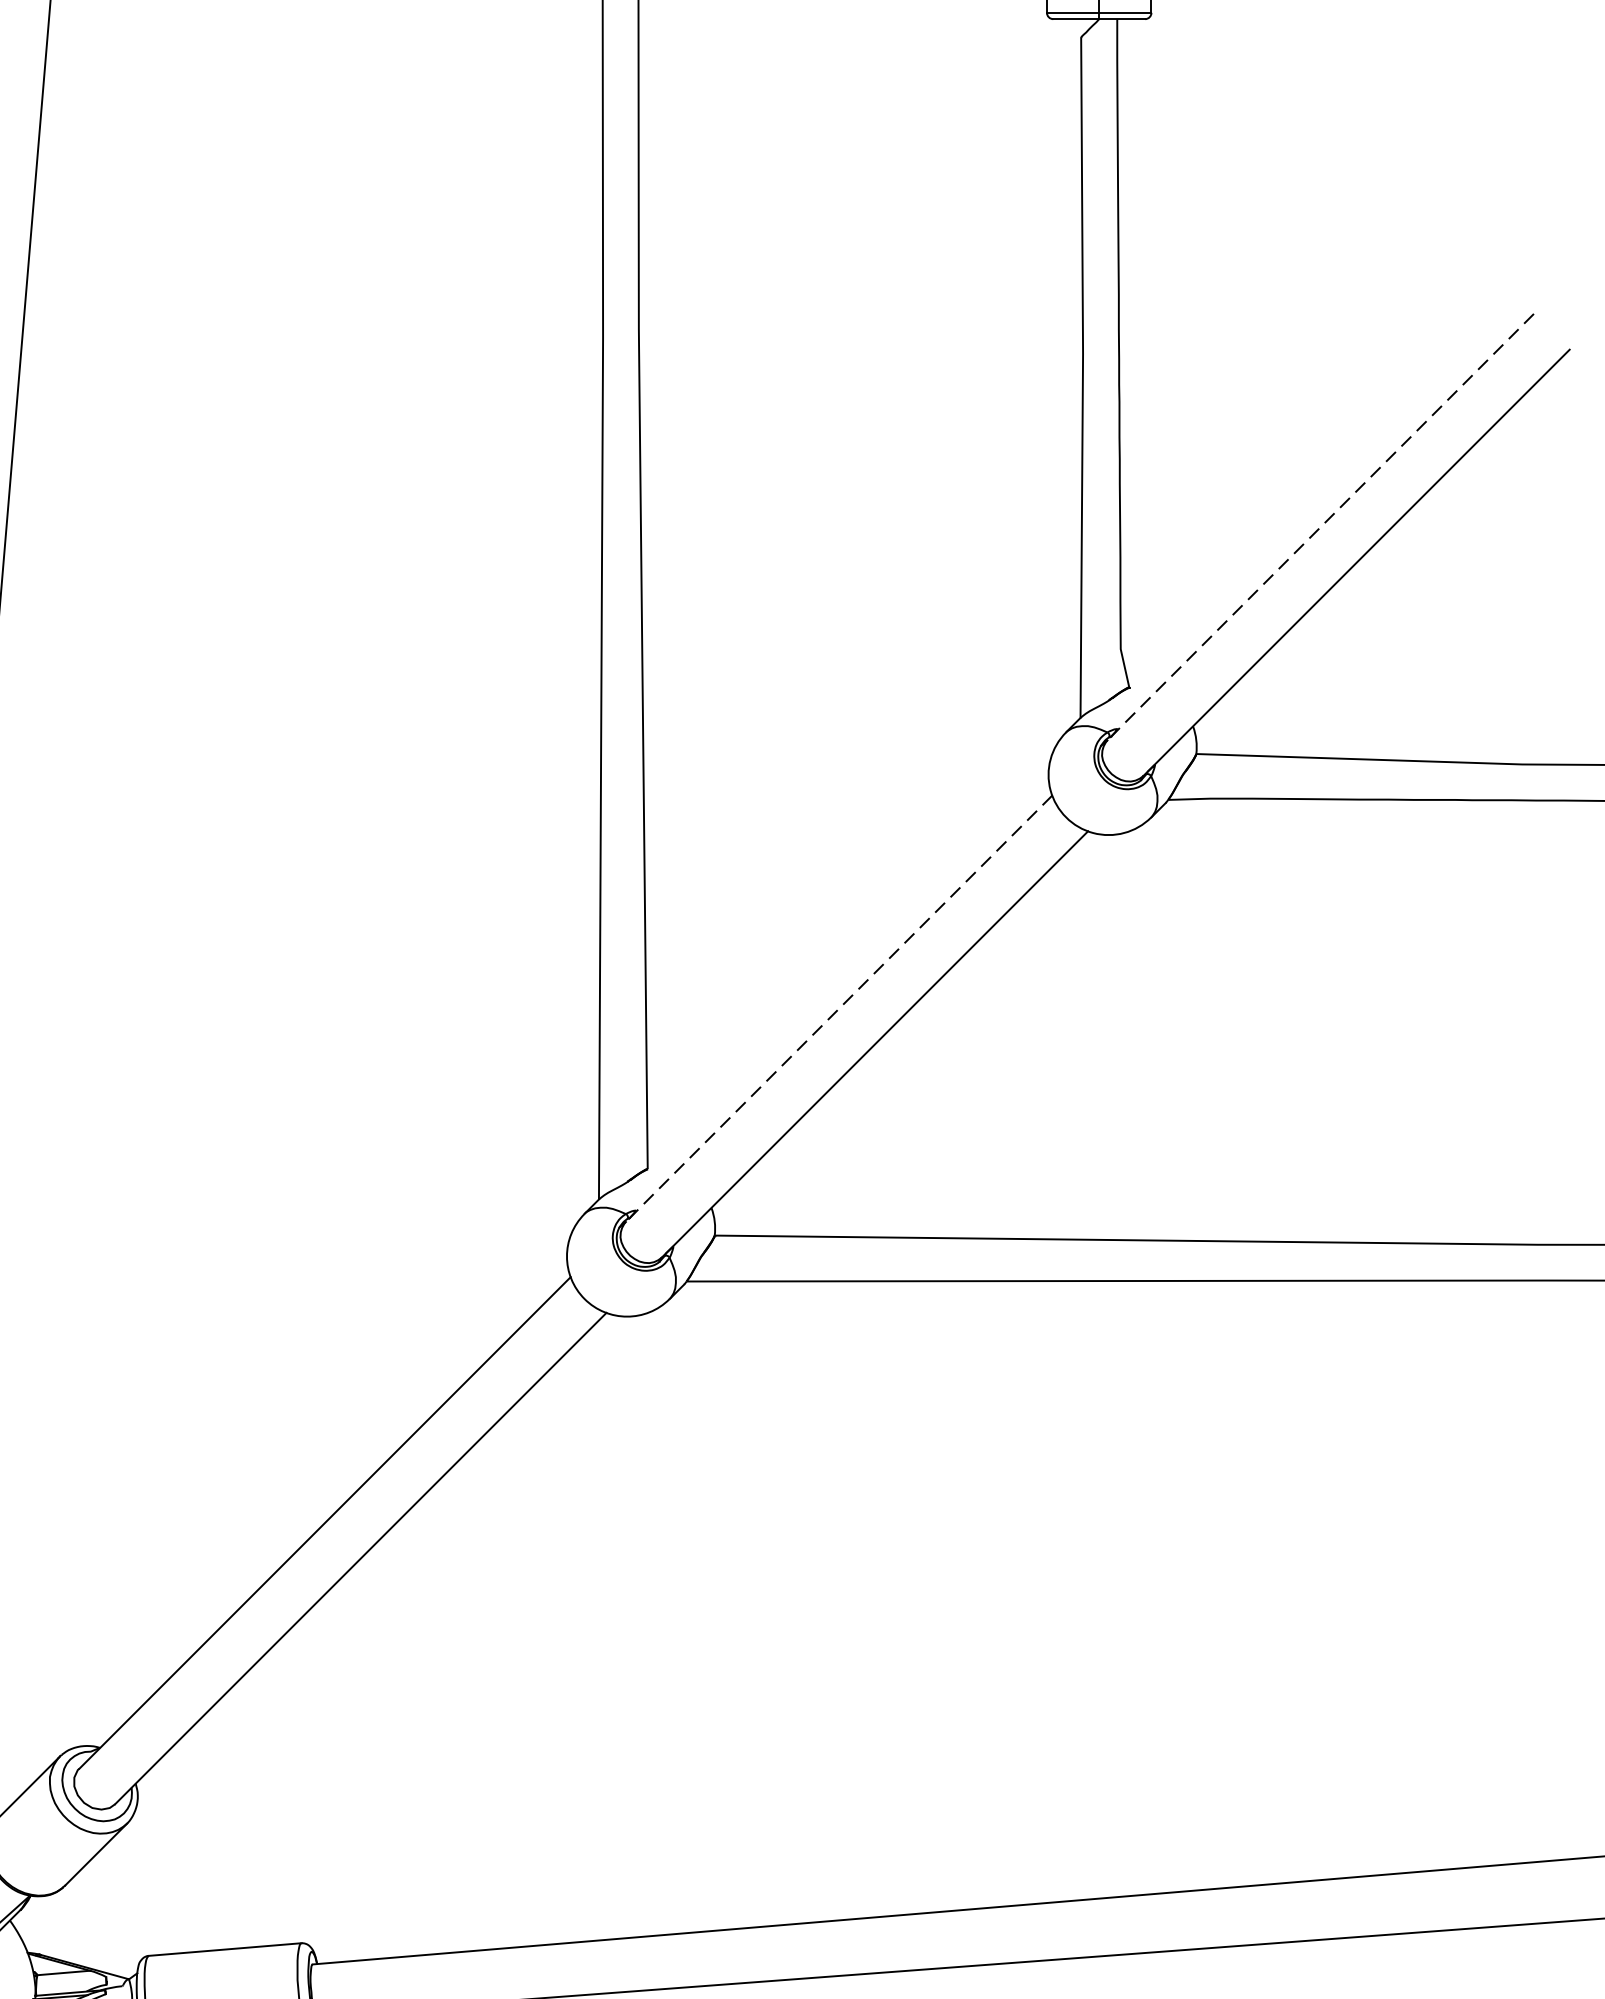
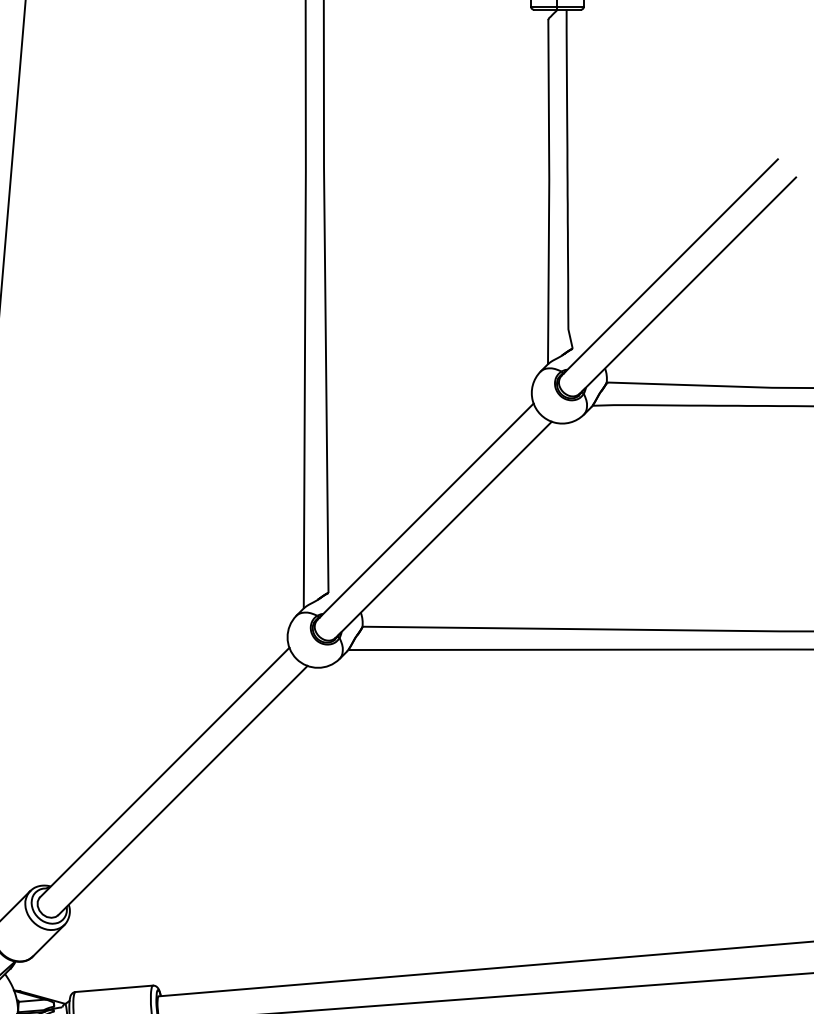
line: (1320, 527) -> (669, 267), dashed -> solid
line: (838, 1008) -> (425, 511), dashed -> solid

